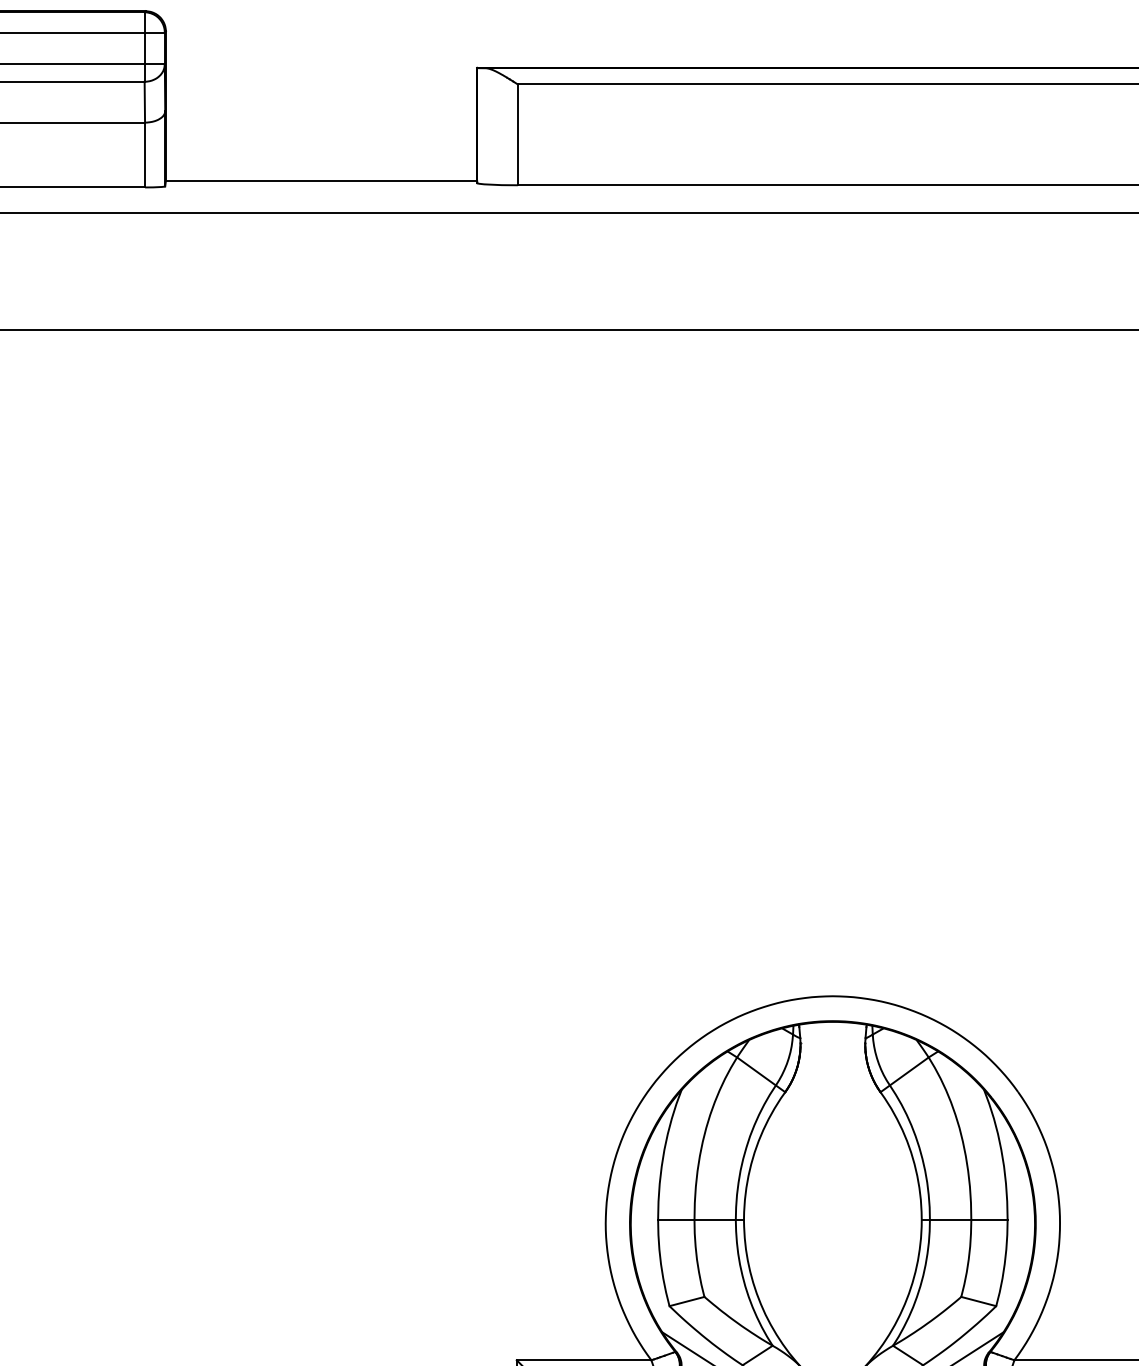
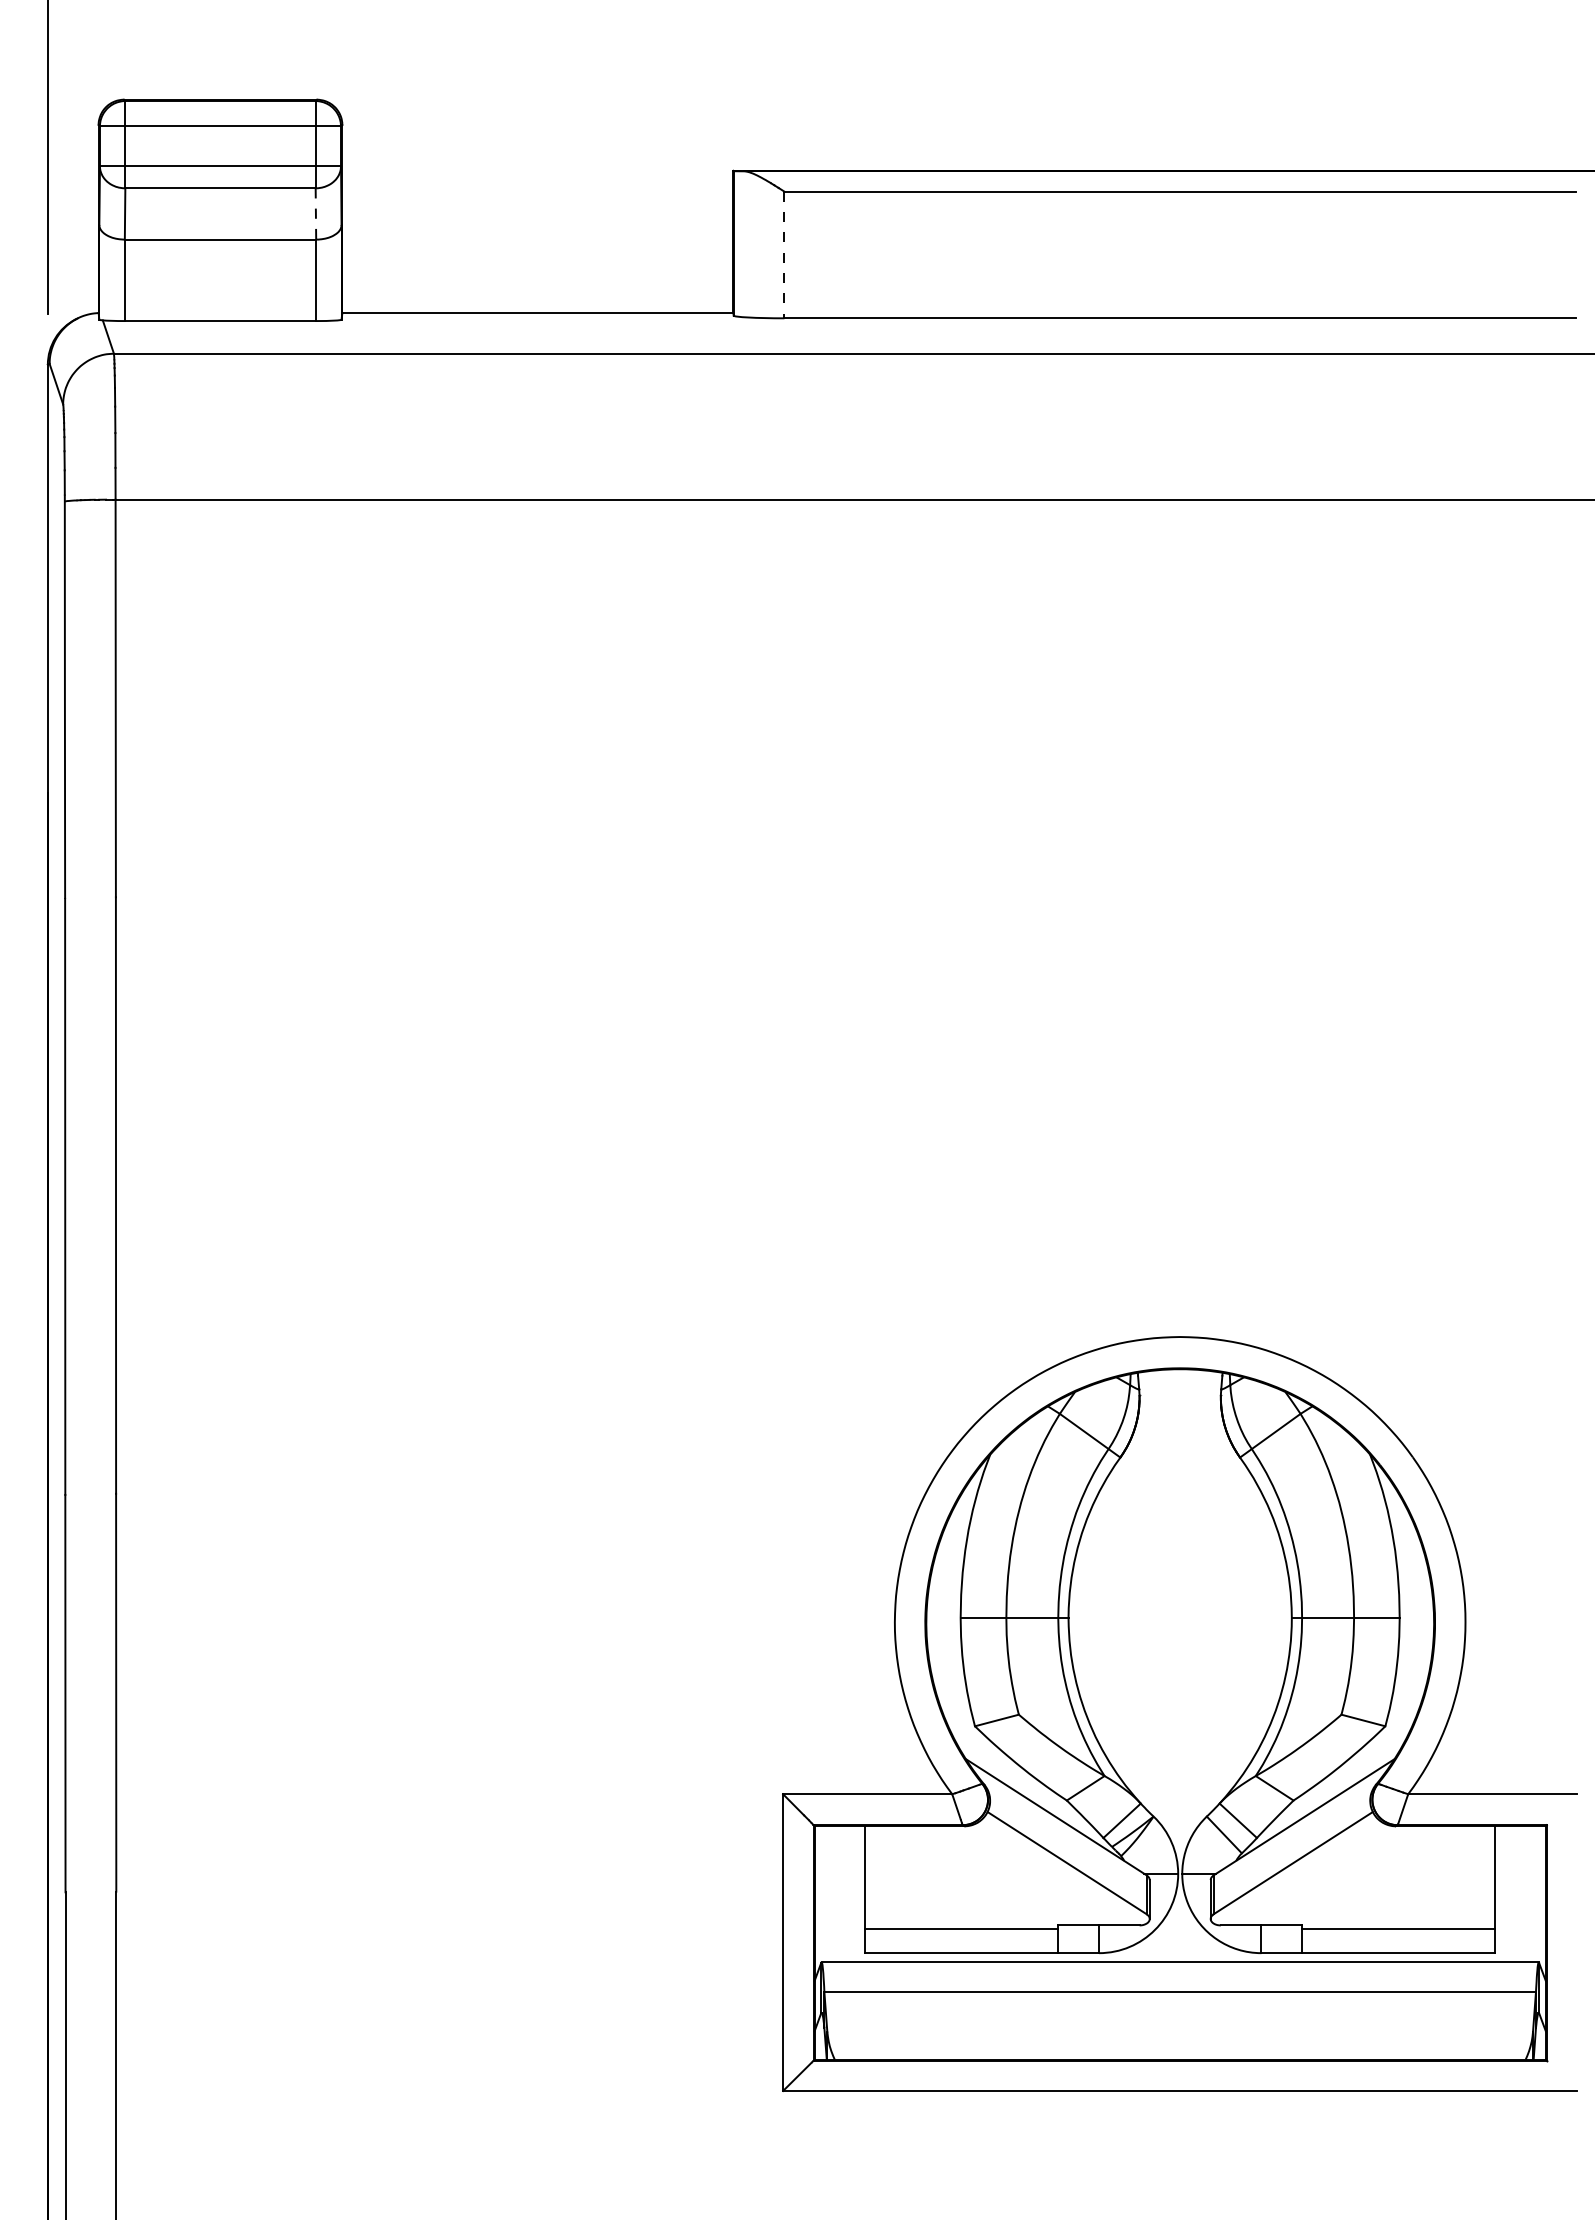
line: (144, 101) -> (315, 213), solid -> dashed
line: (517, 135) -> (784, 255), solid -> dashed

